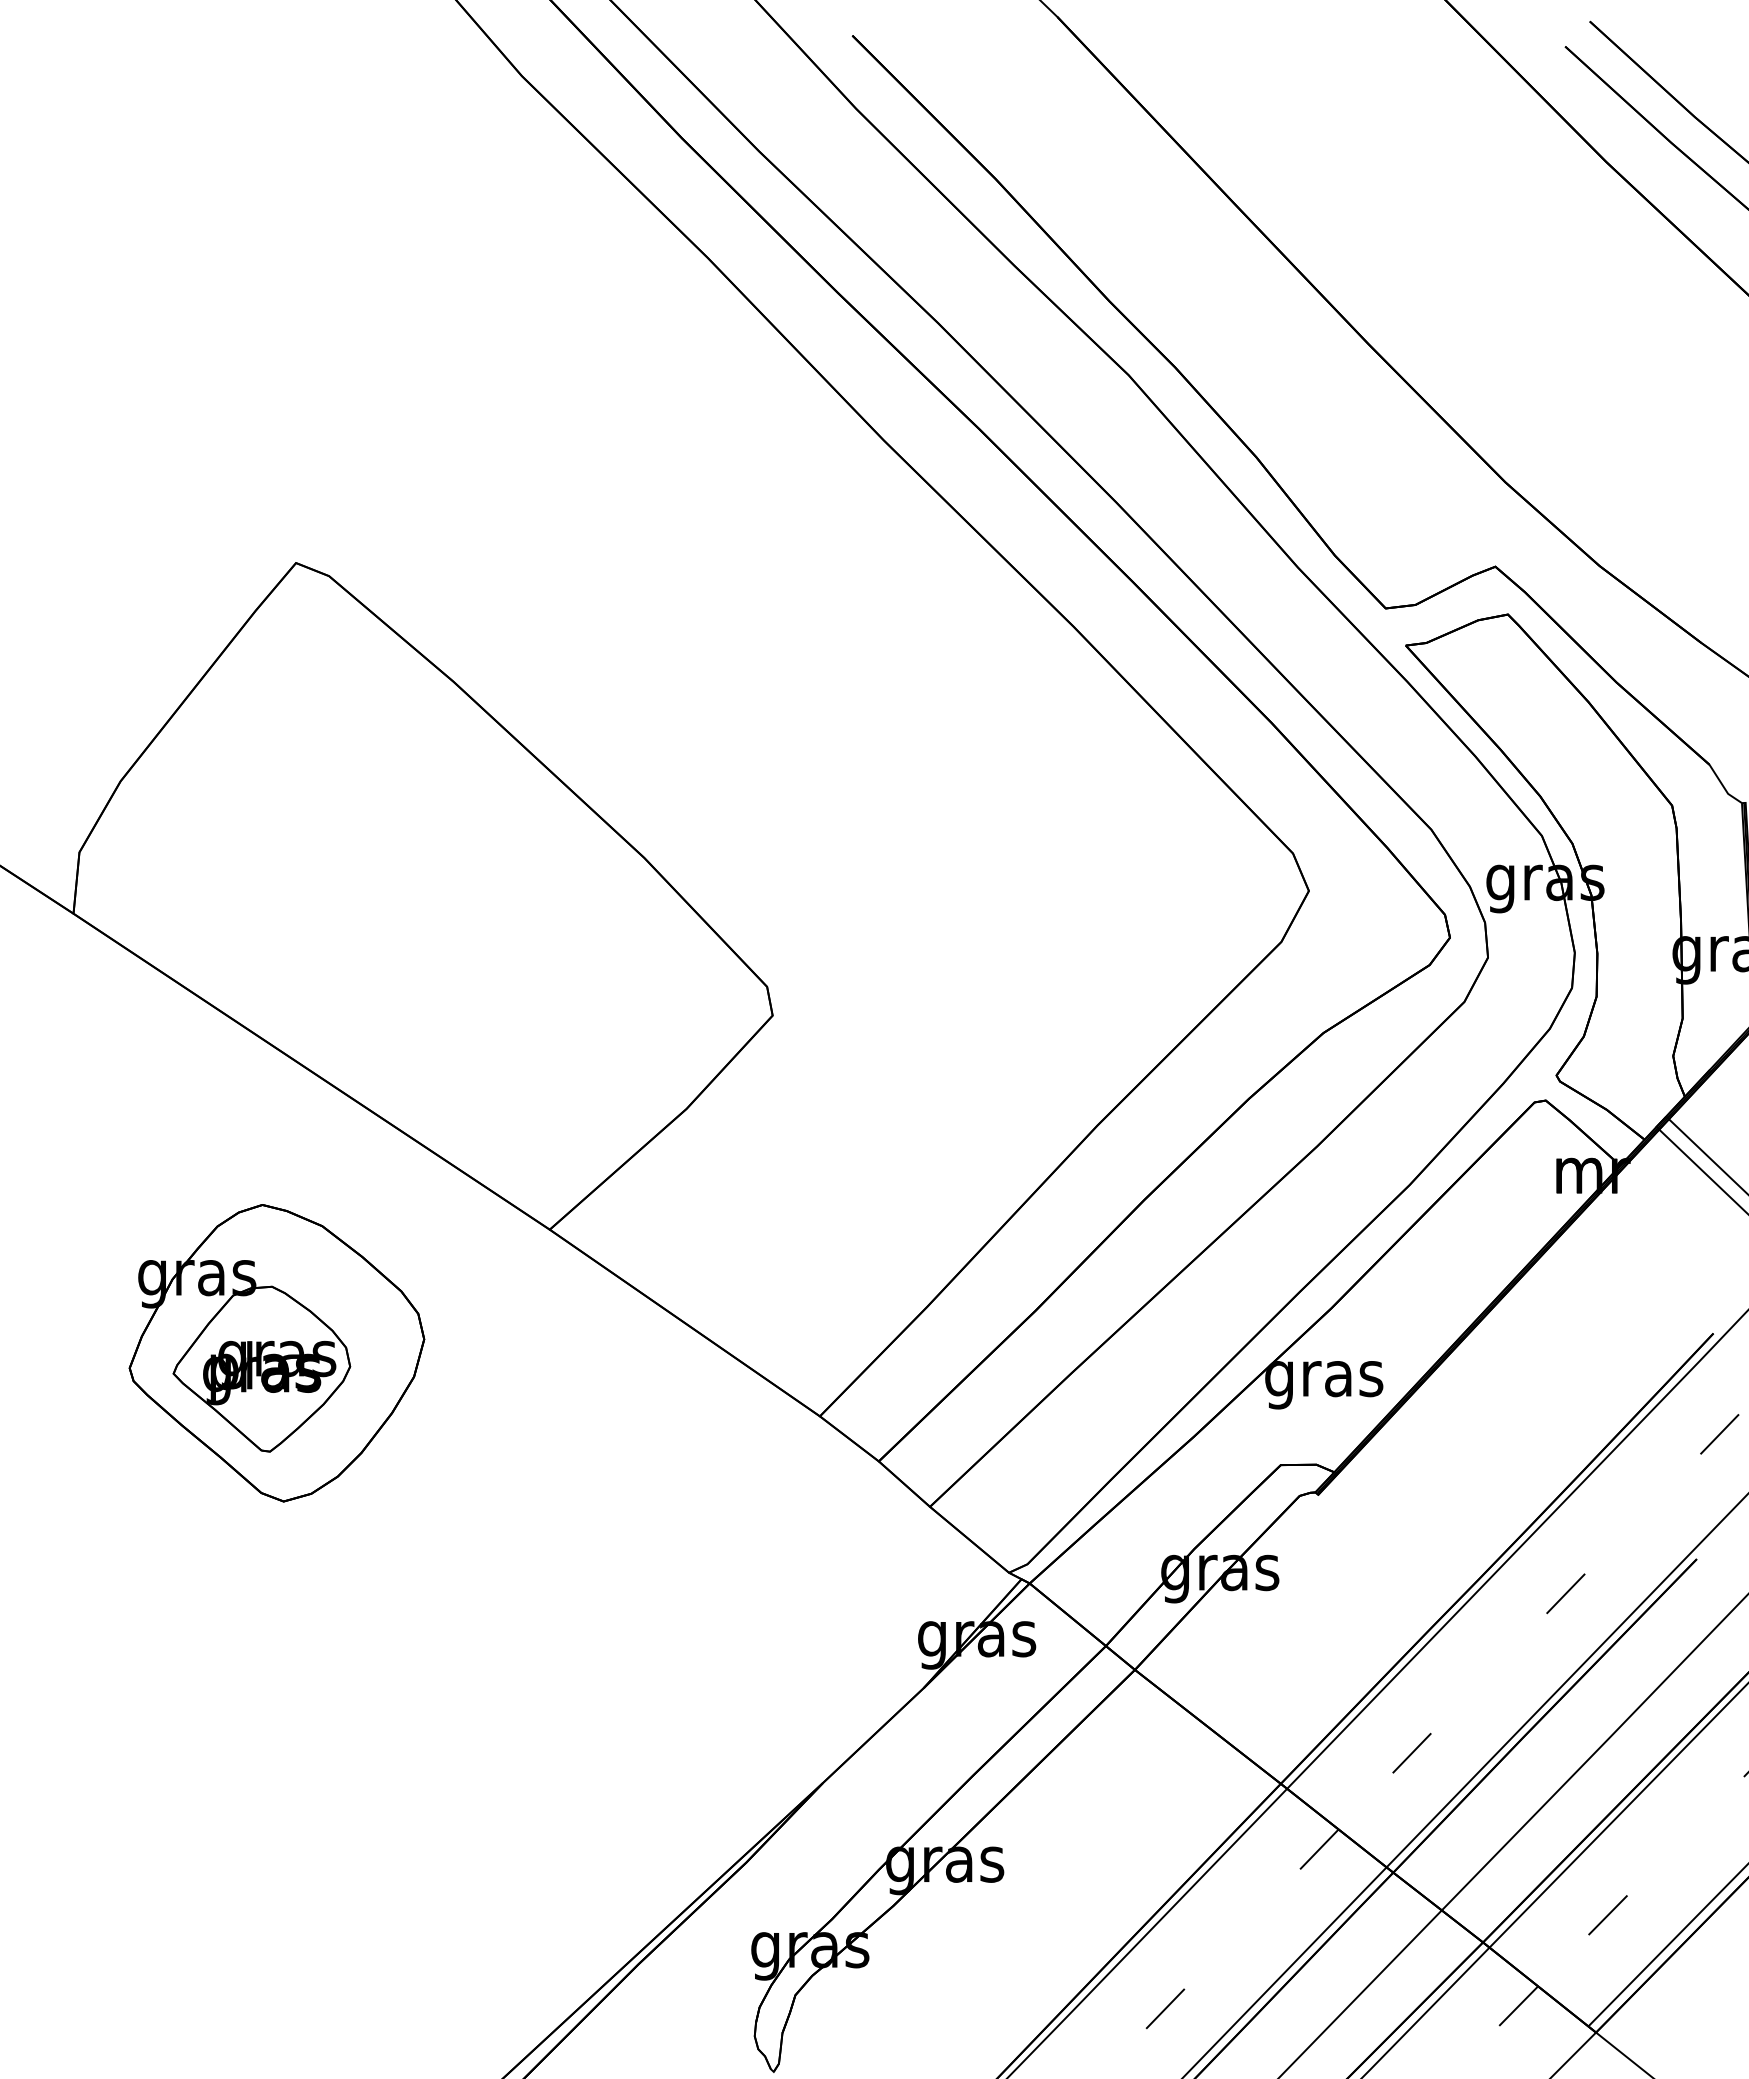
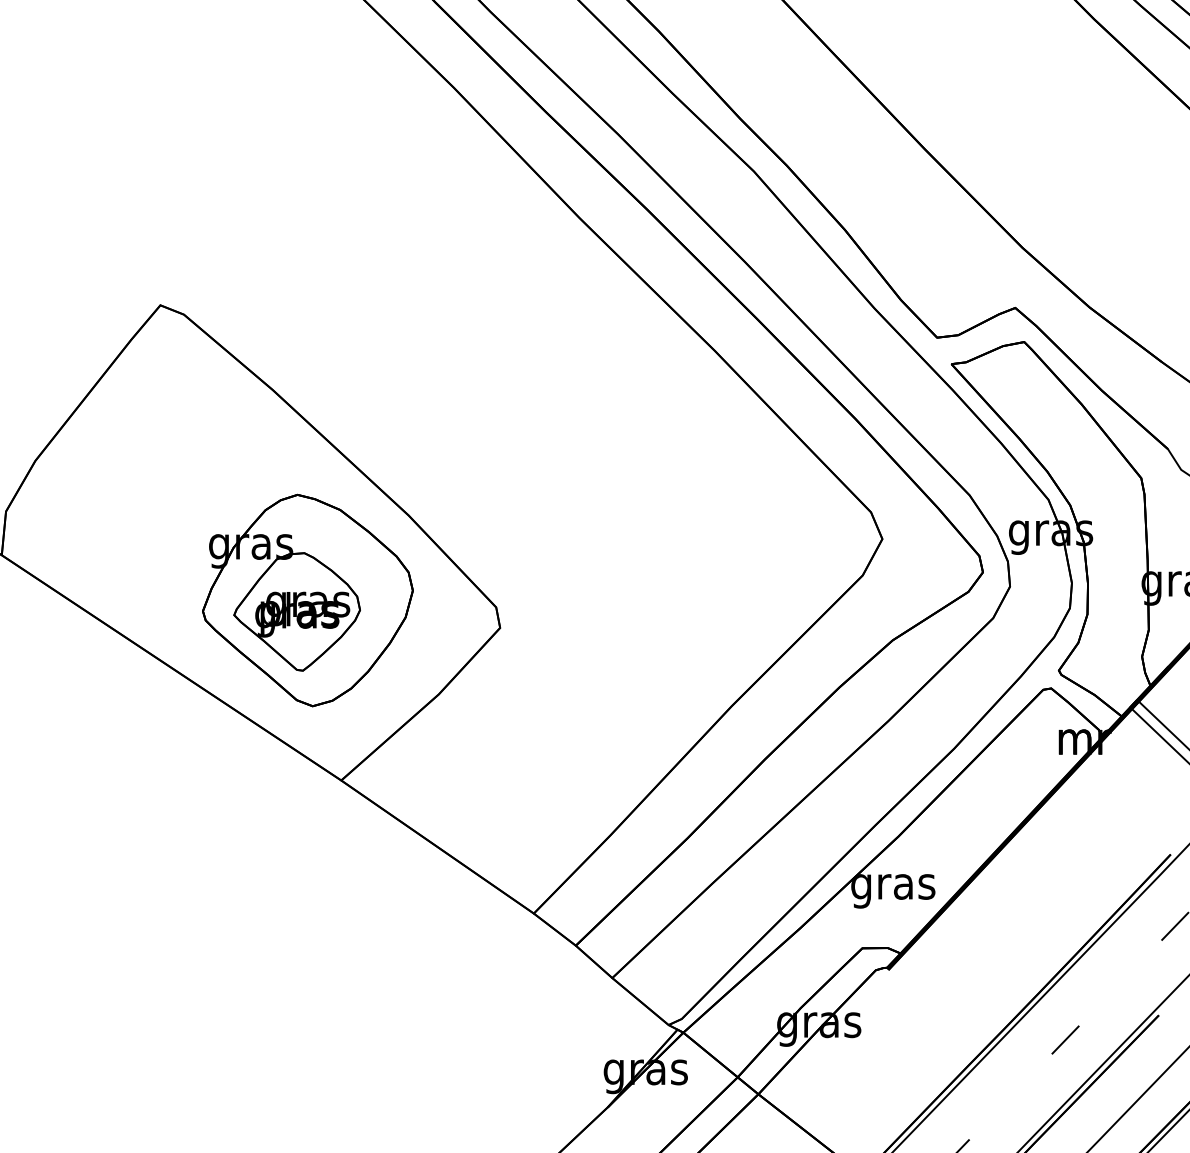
part: (276, 1353) -> (307, 600), moved

